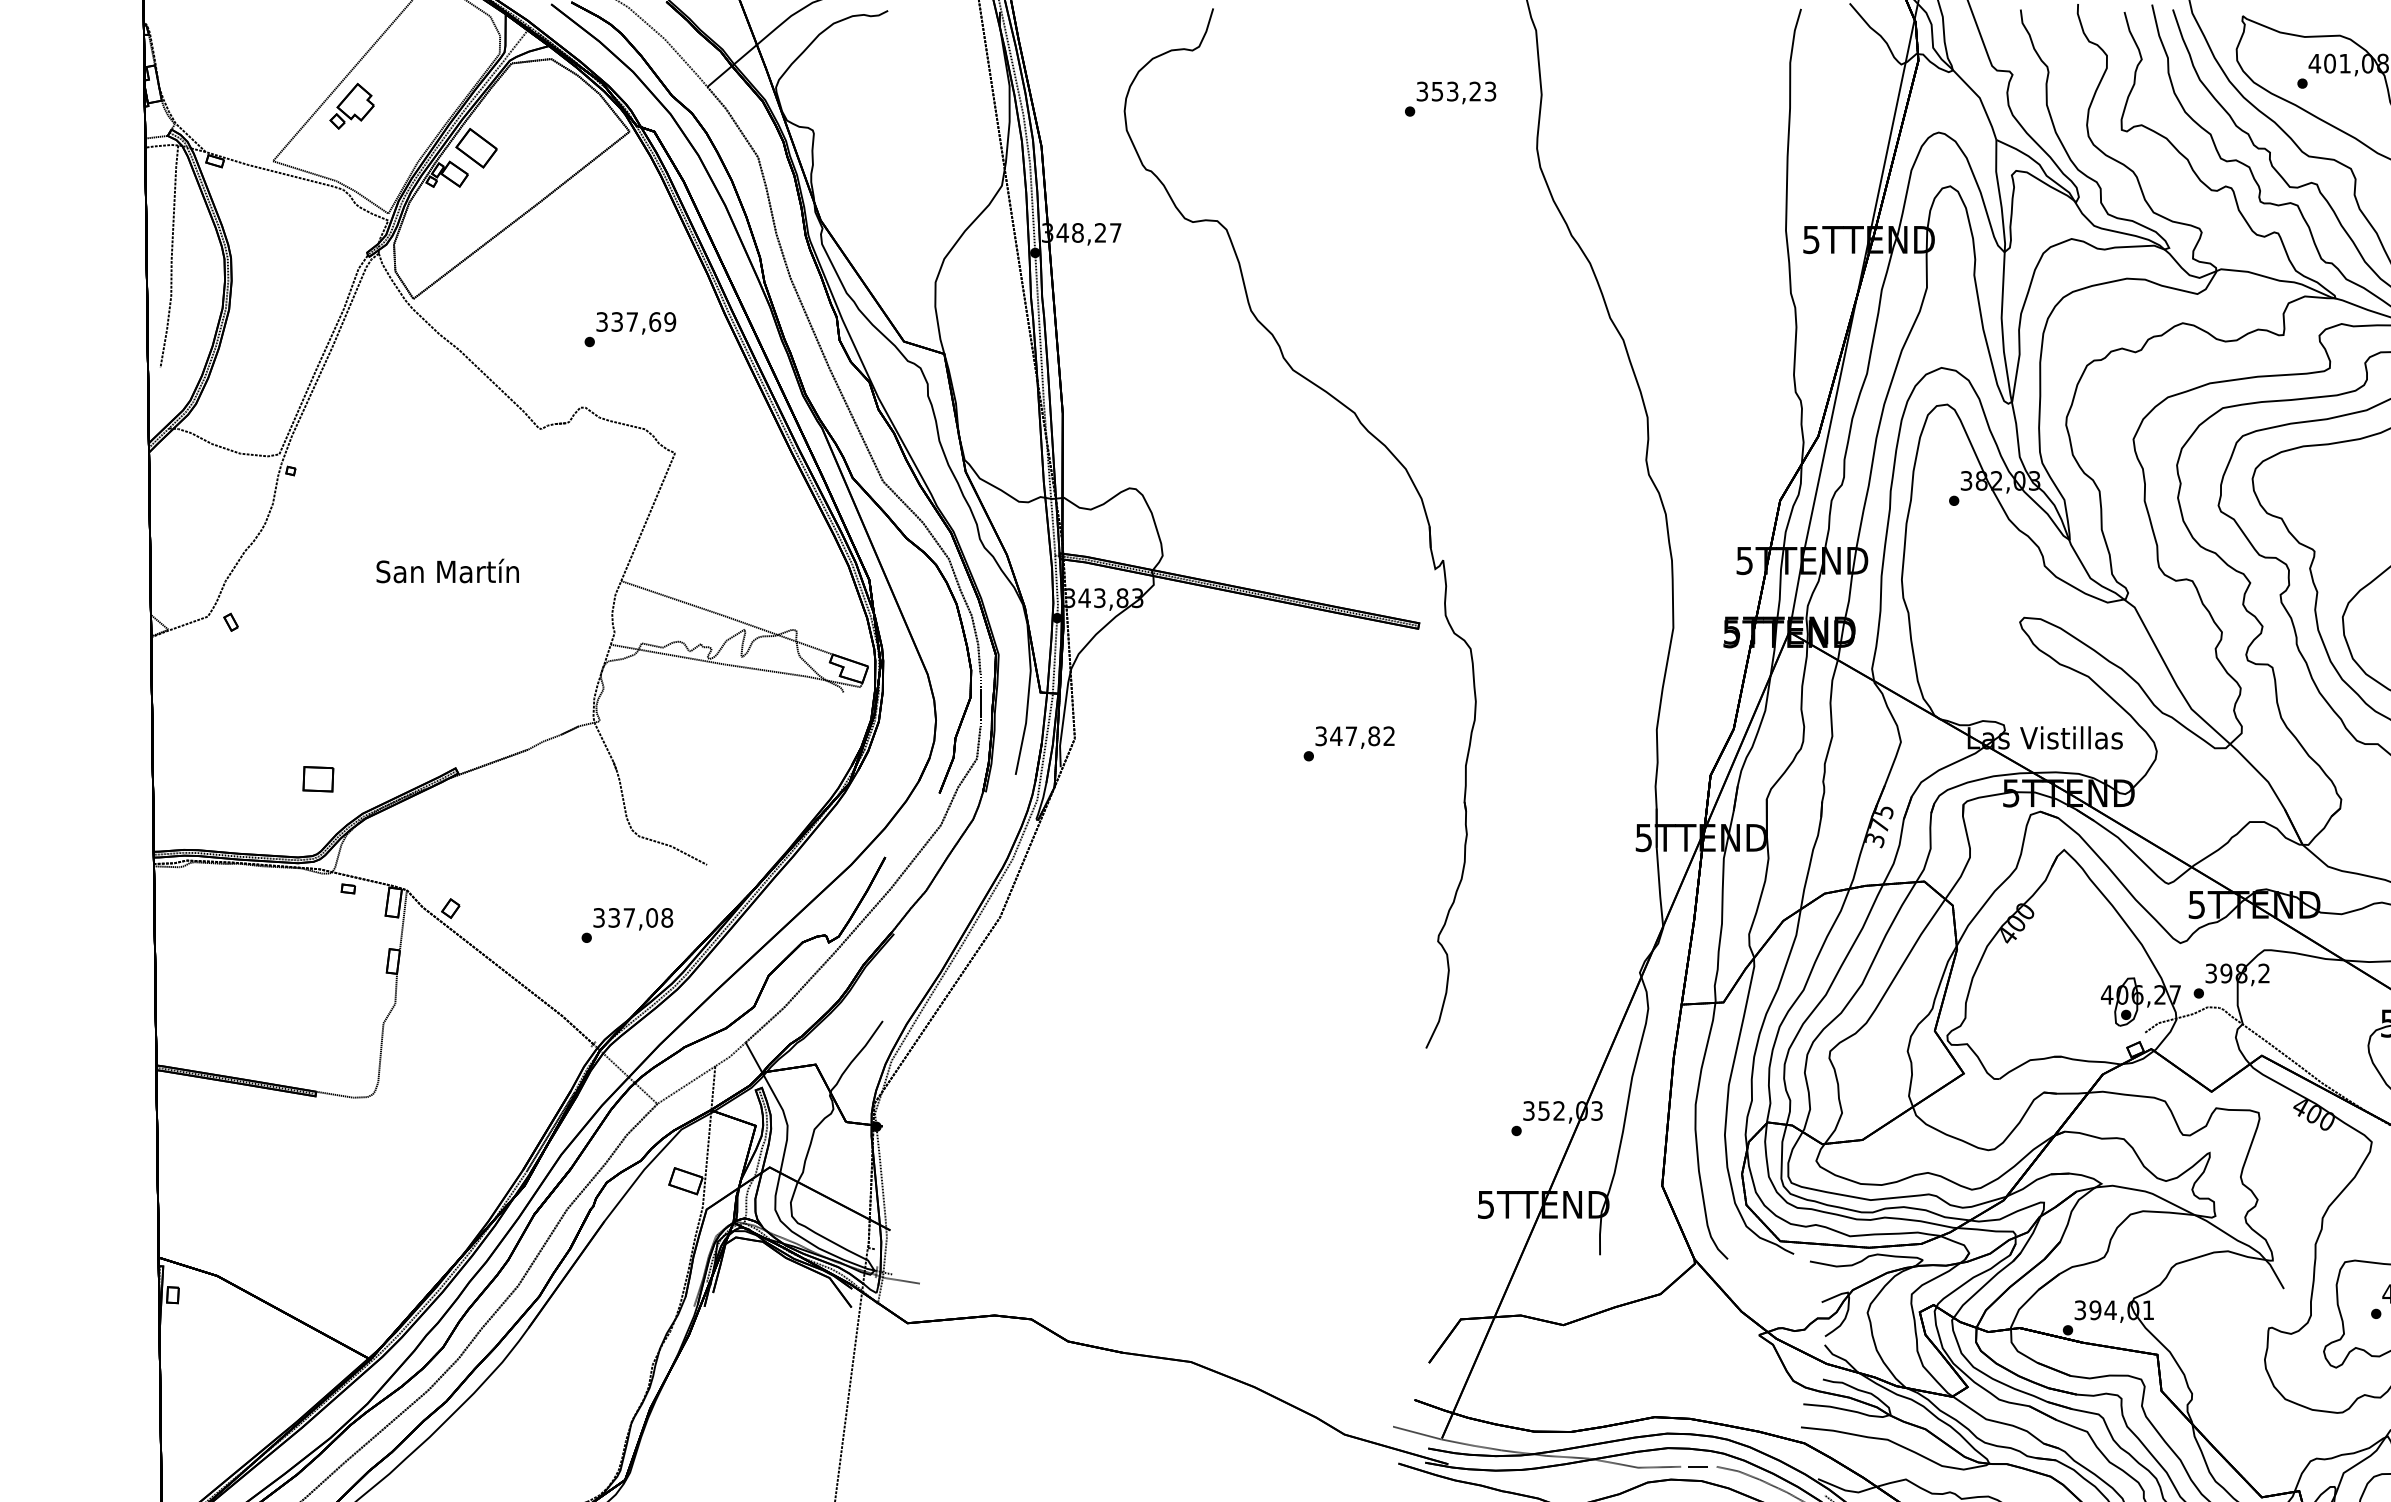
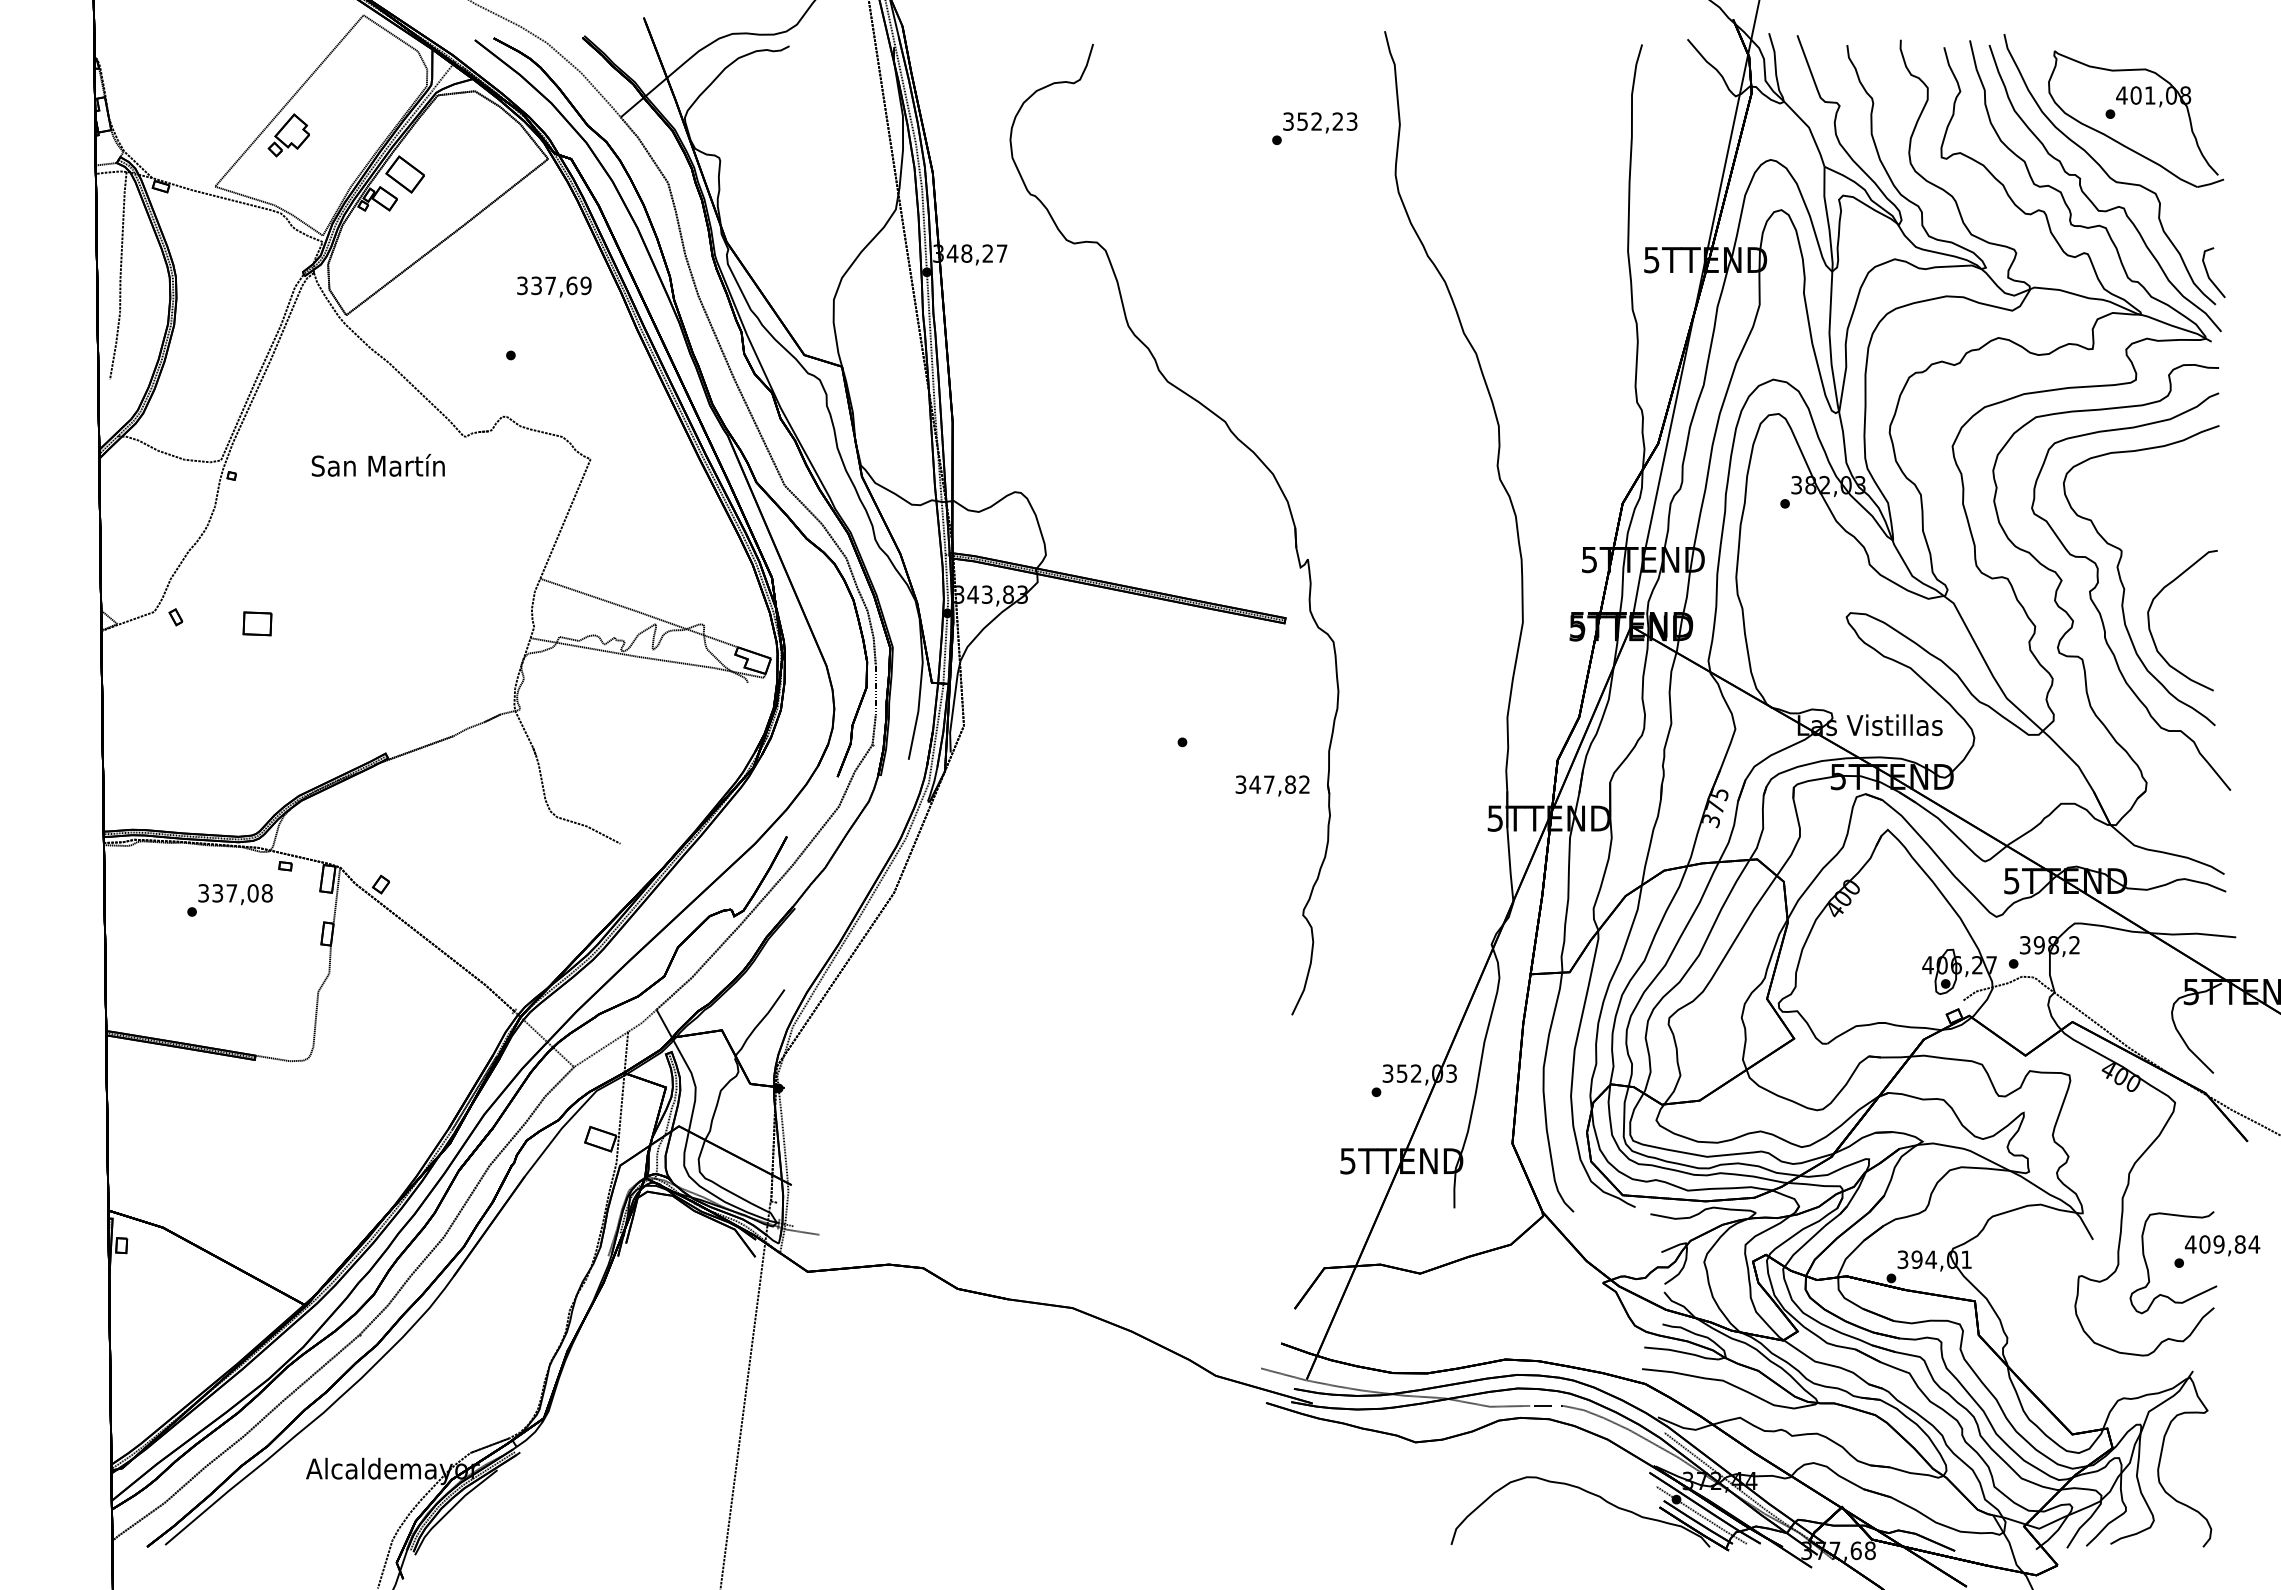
text: (1452, 91) -> (1316, 121), 353,23 -> 352,23
text: (636, 322) -> (554, 286), moved
text: (446, 570) -> (377, 464), moved
text: (1354, 737) -> (1272, 785), moved
part: (318, 778) -> (257, 623), moved
text: (626, 925) -> (229, 900), moved

